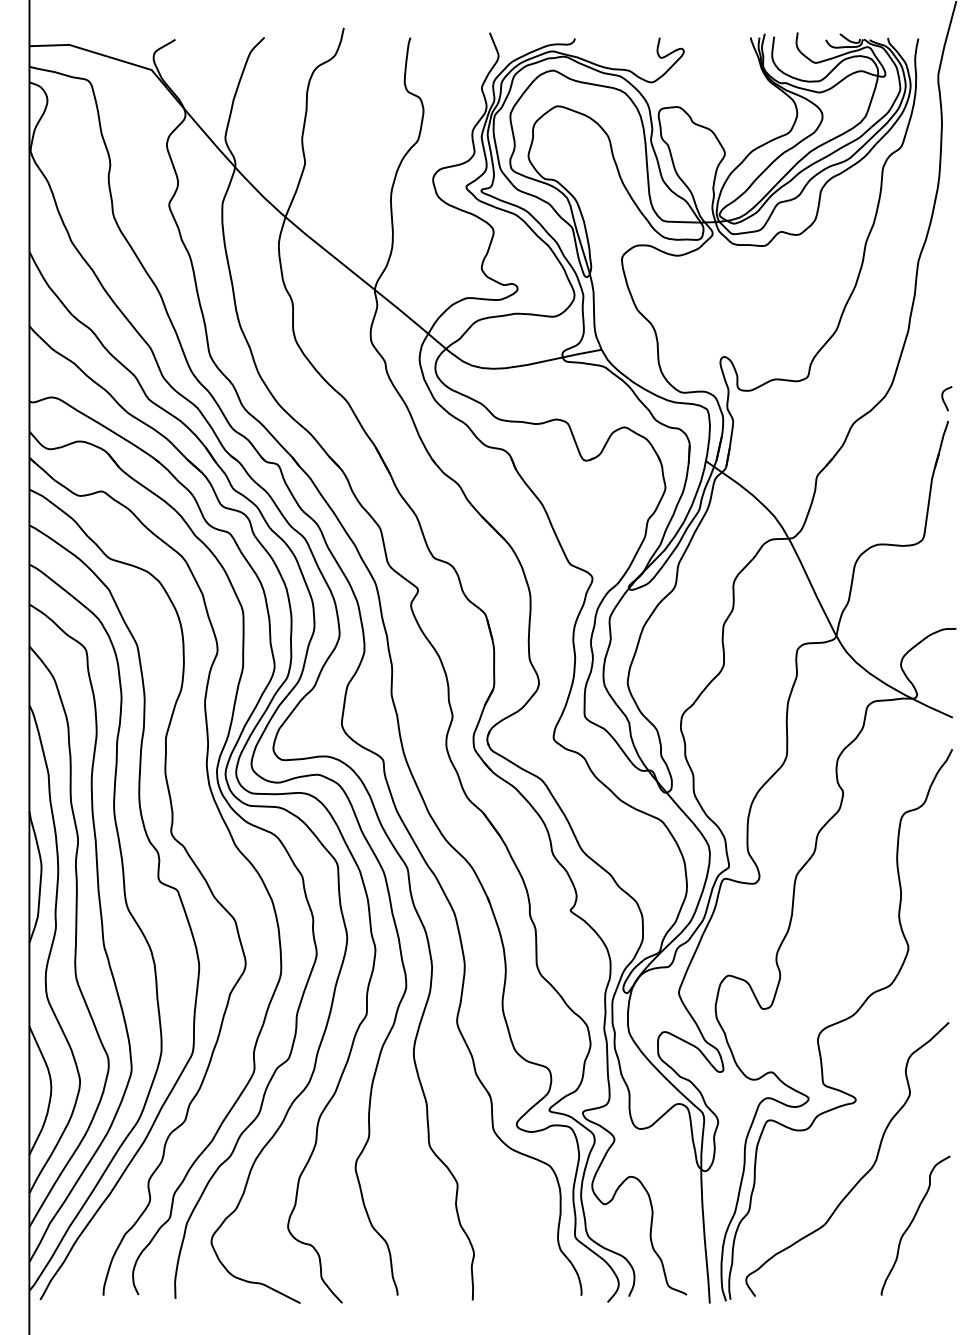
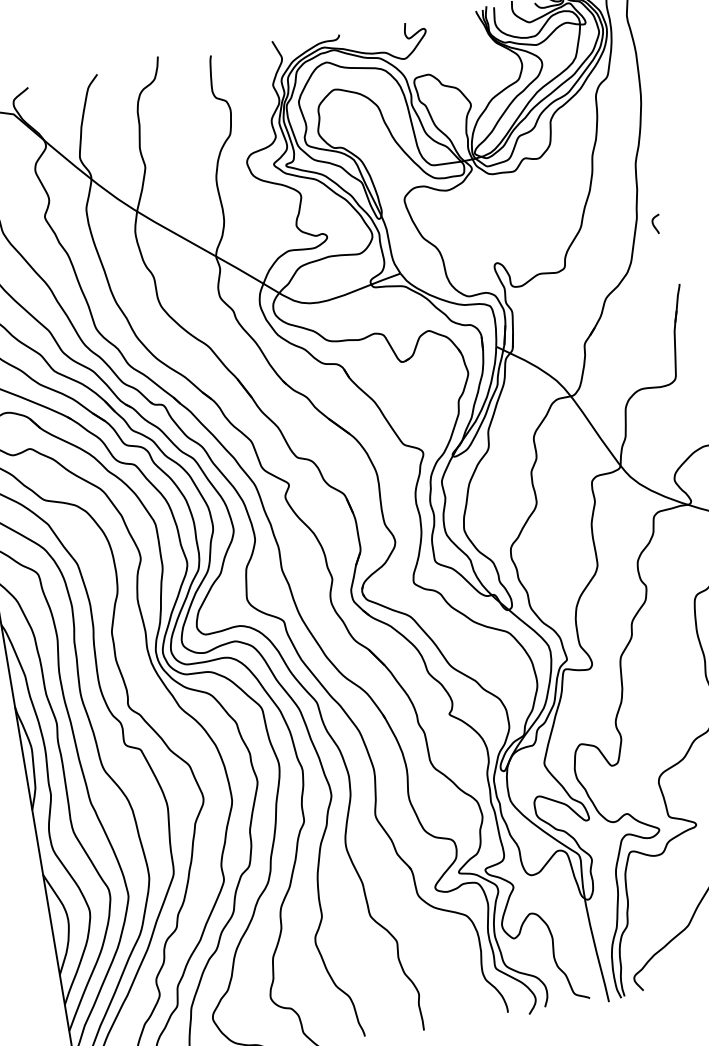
curve: (944, 400) -> (654, 225), moved

